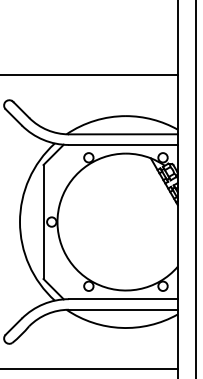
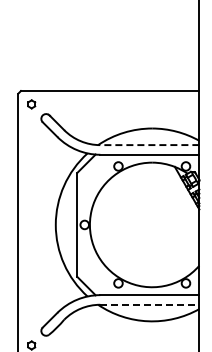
line: (122, 134) -> (149, 145), solid -> dashed
line: (122, 309) -> (149, 304), solid -> dashed

